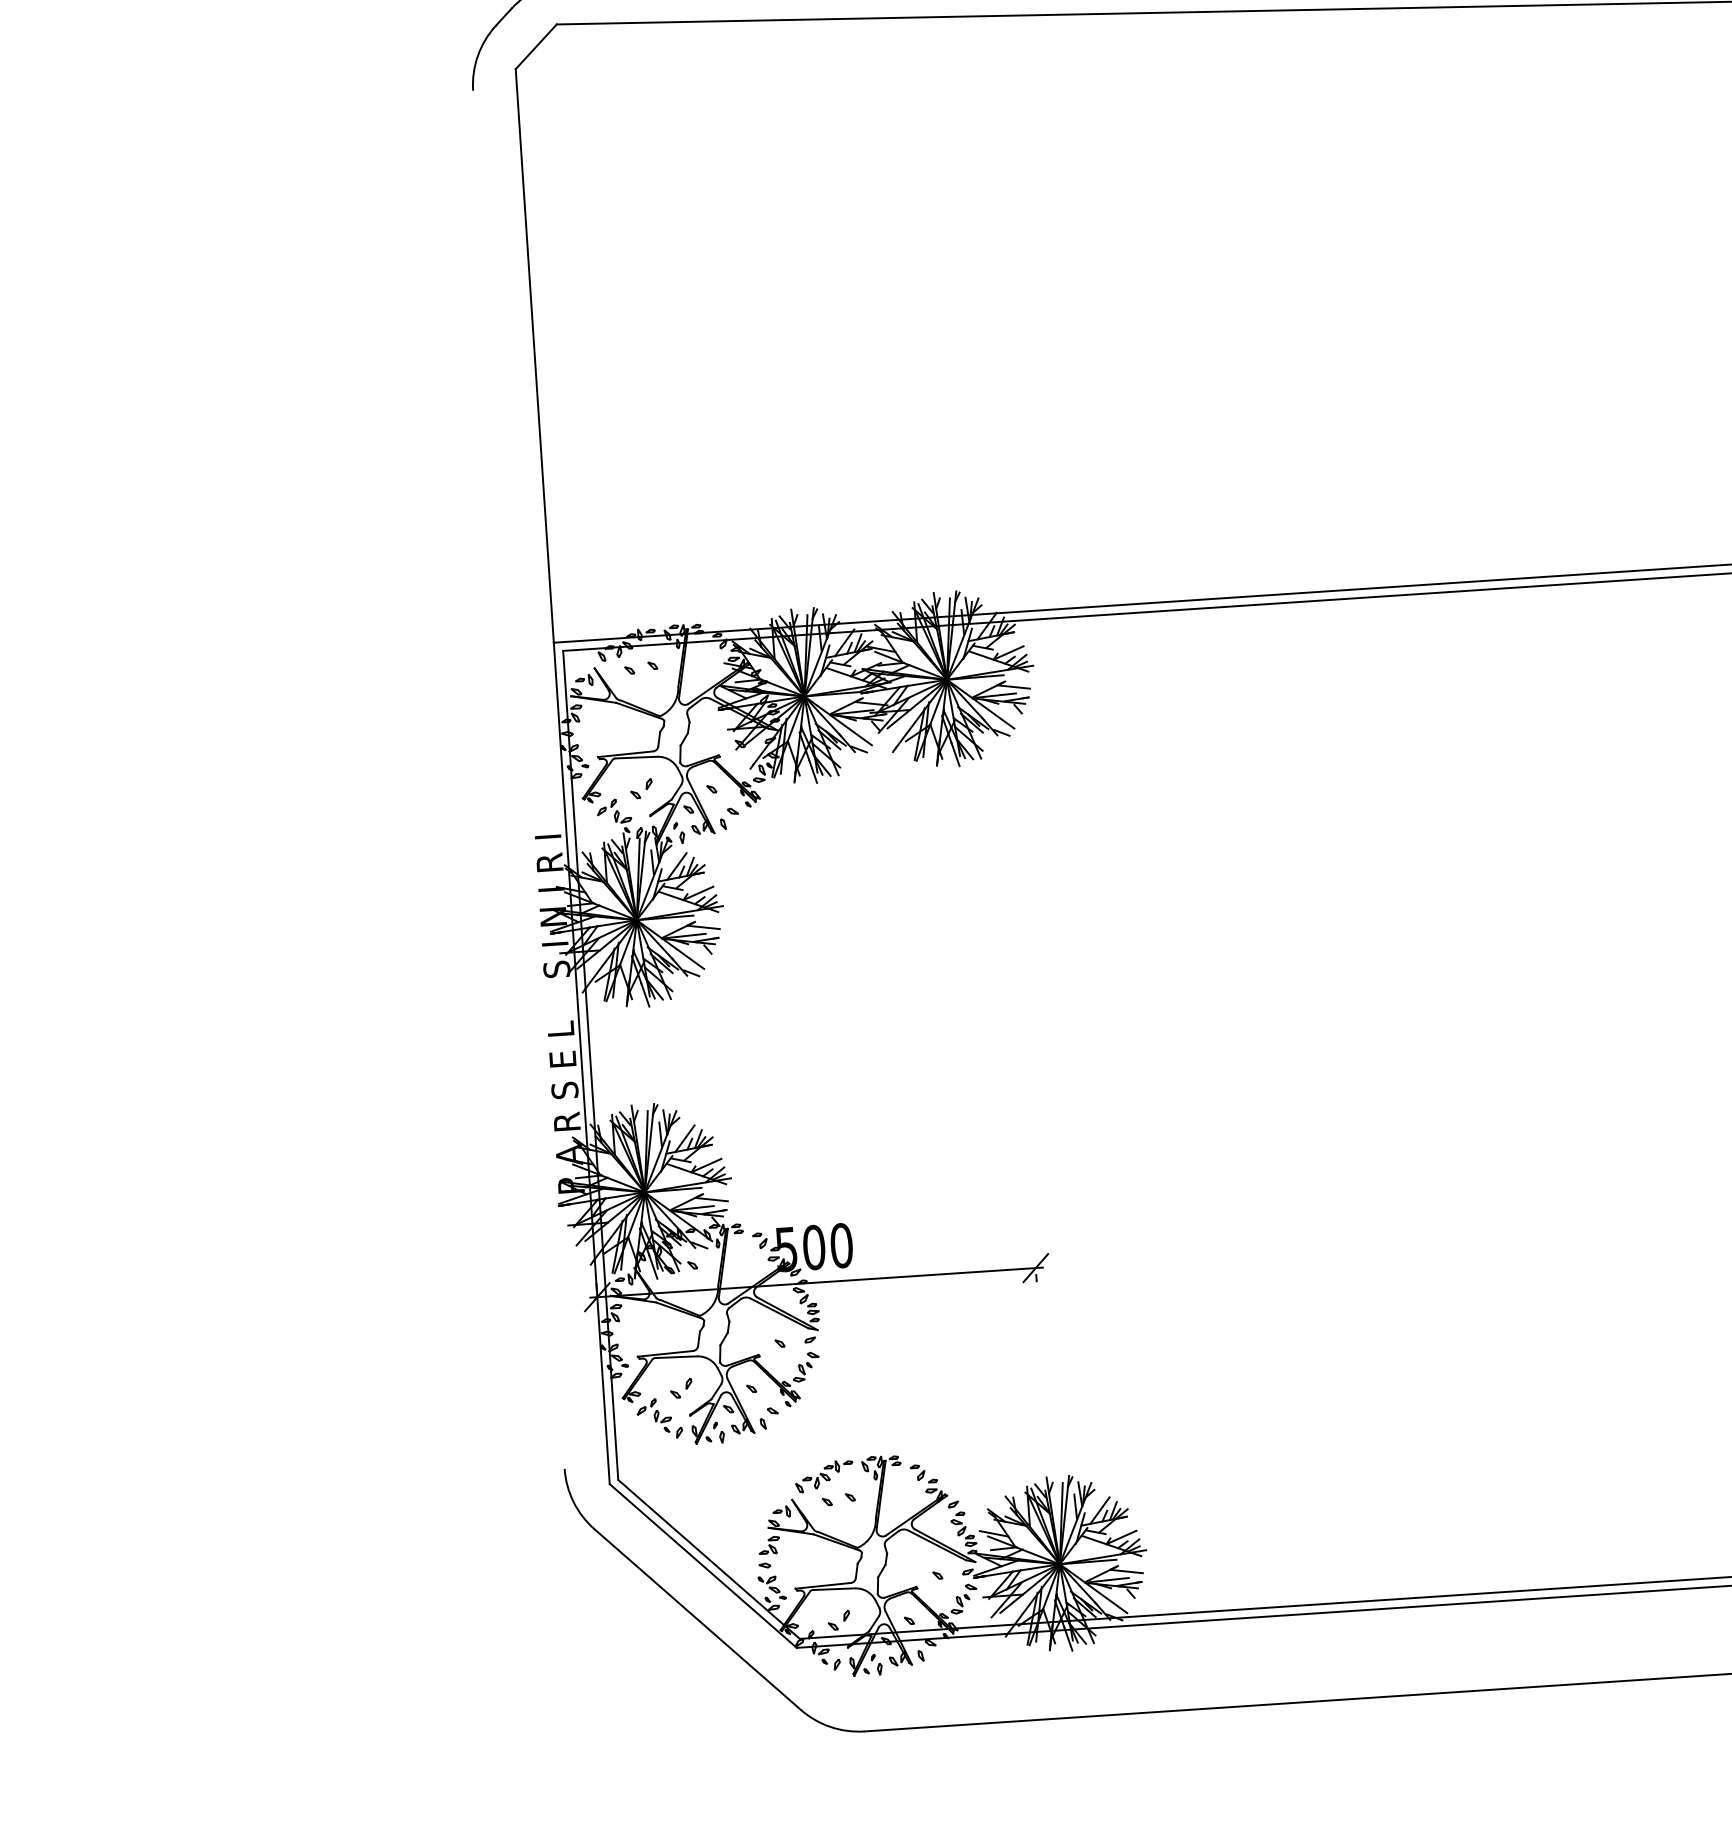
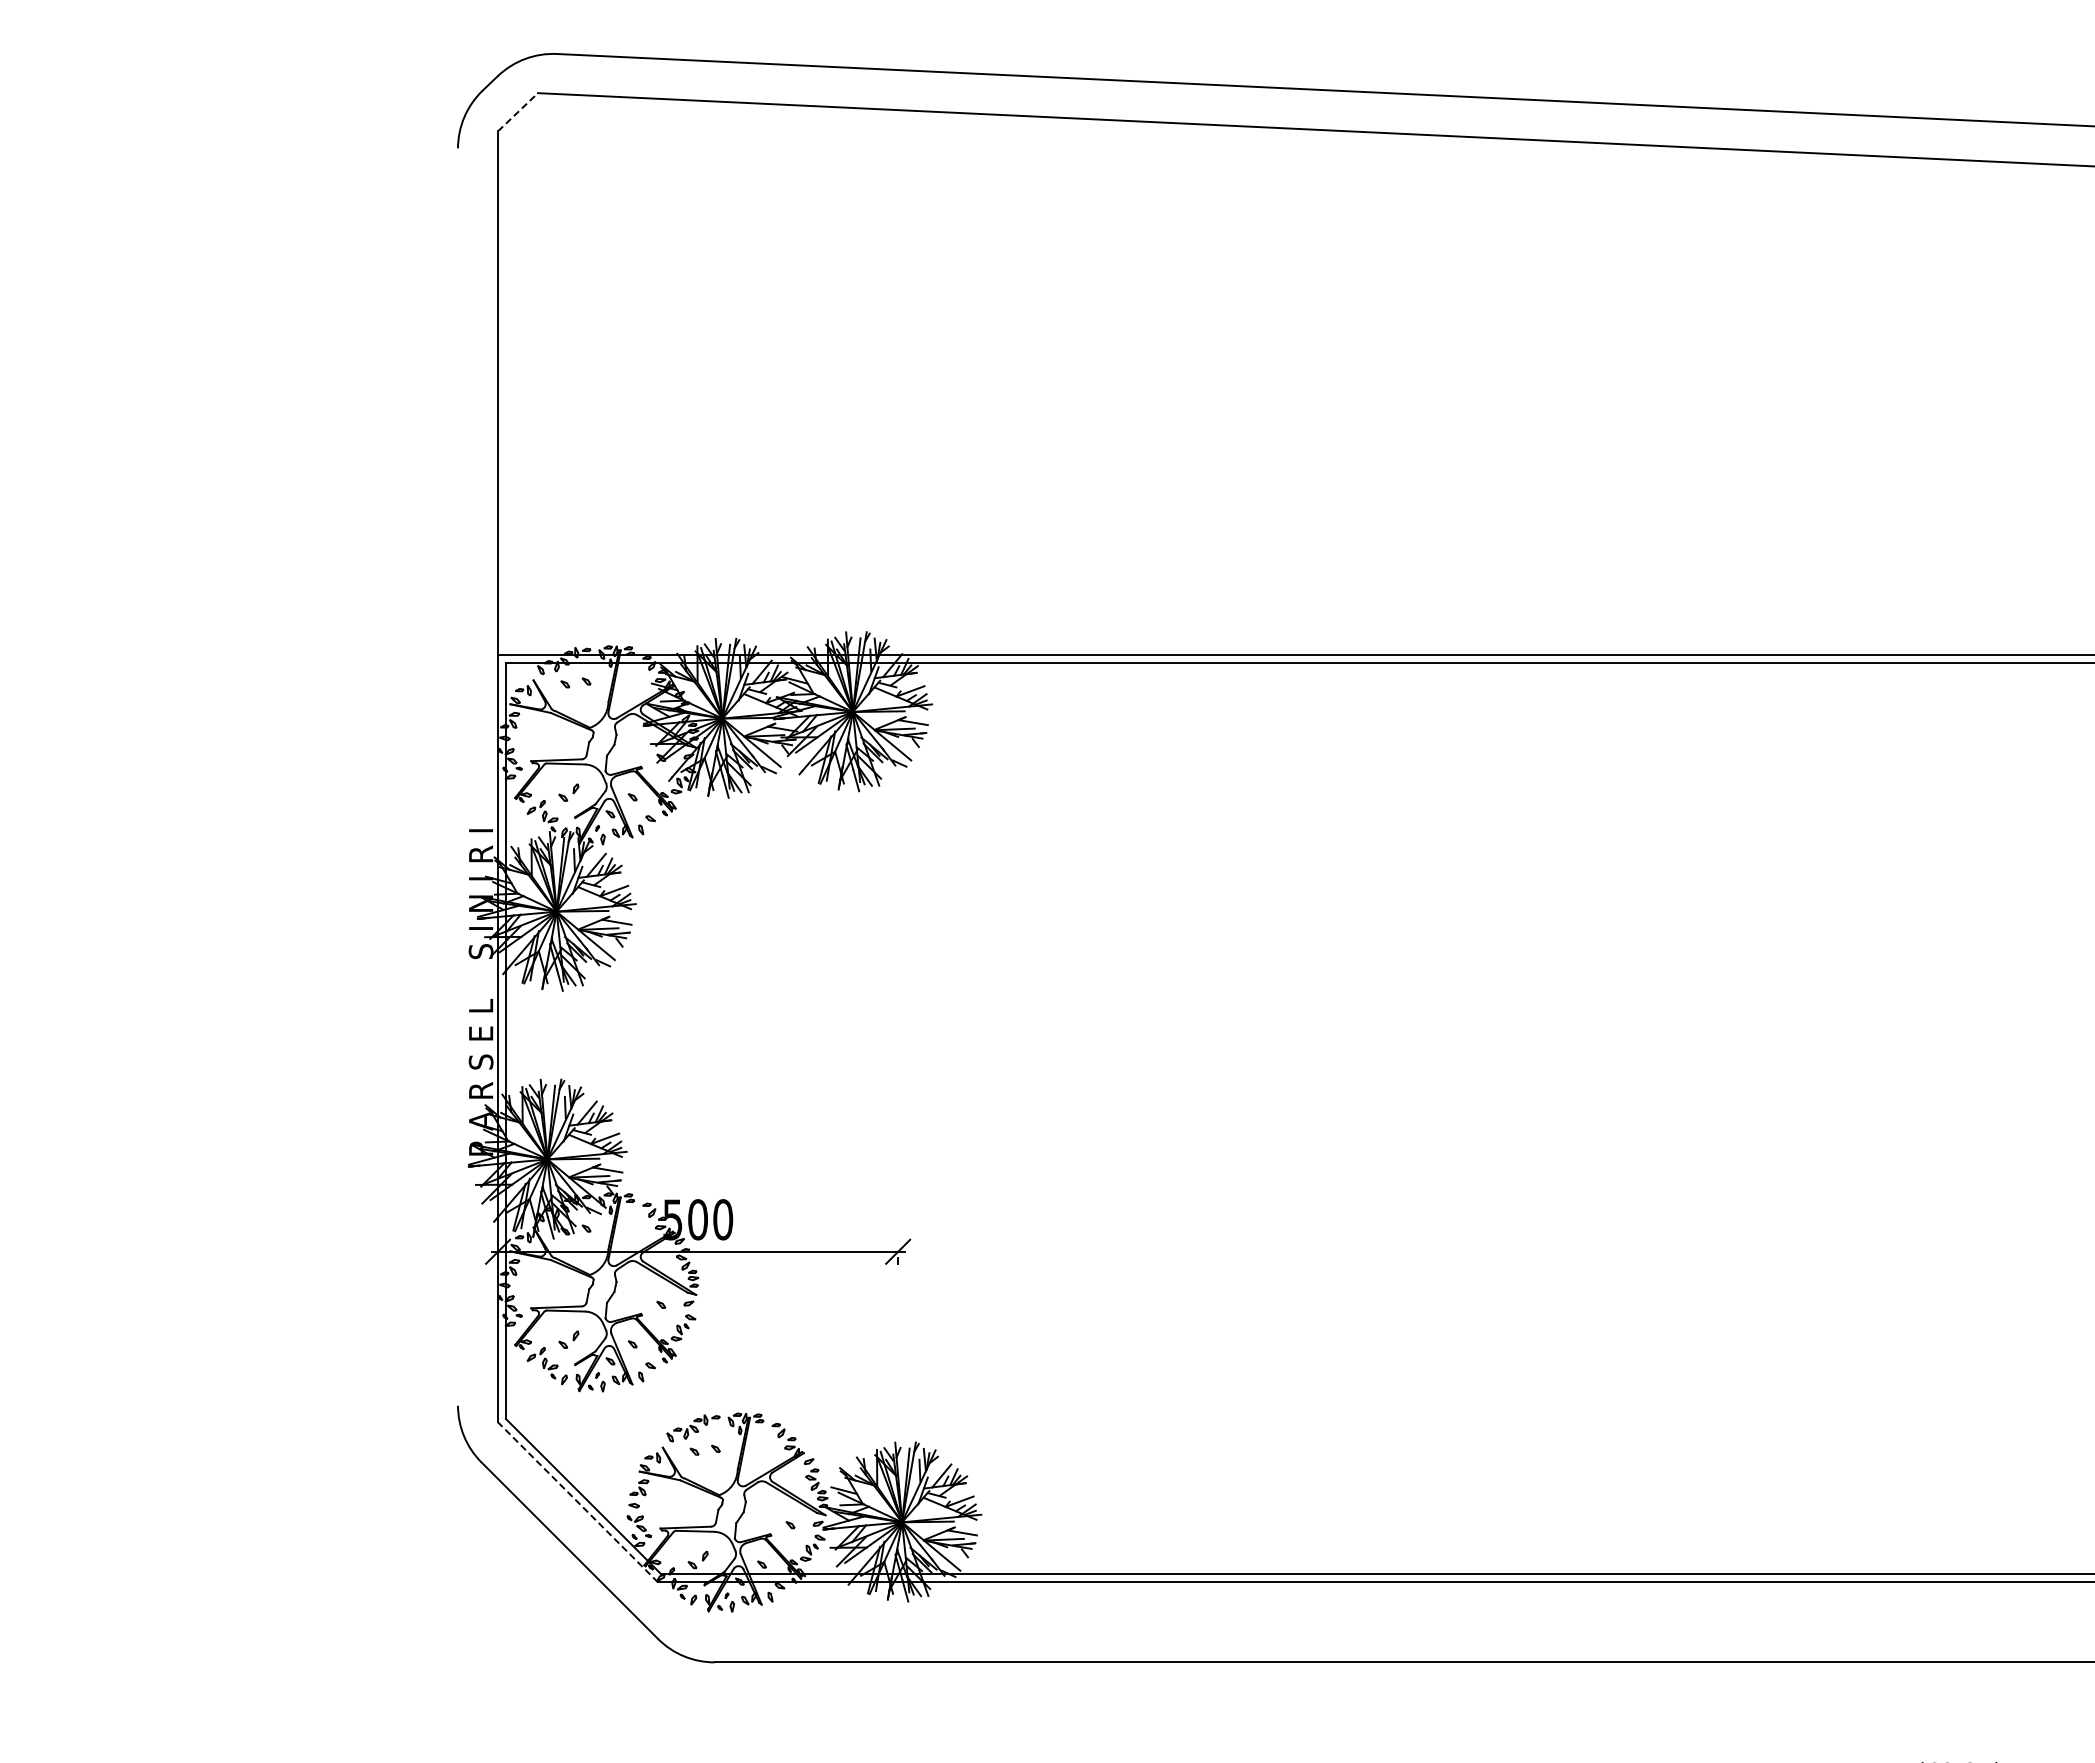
line: (536, 47) -> (518, 112), solid -> dashed
line: (702, 1566) -> (577, 1502), solid -> dashed

